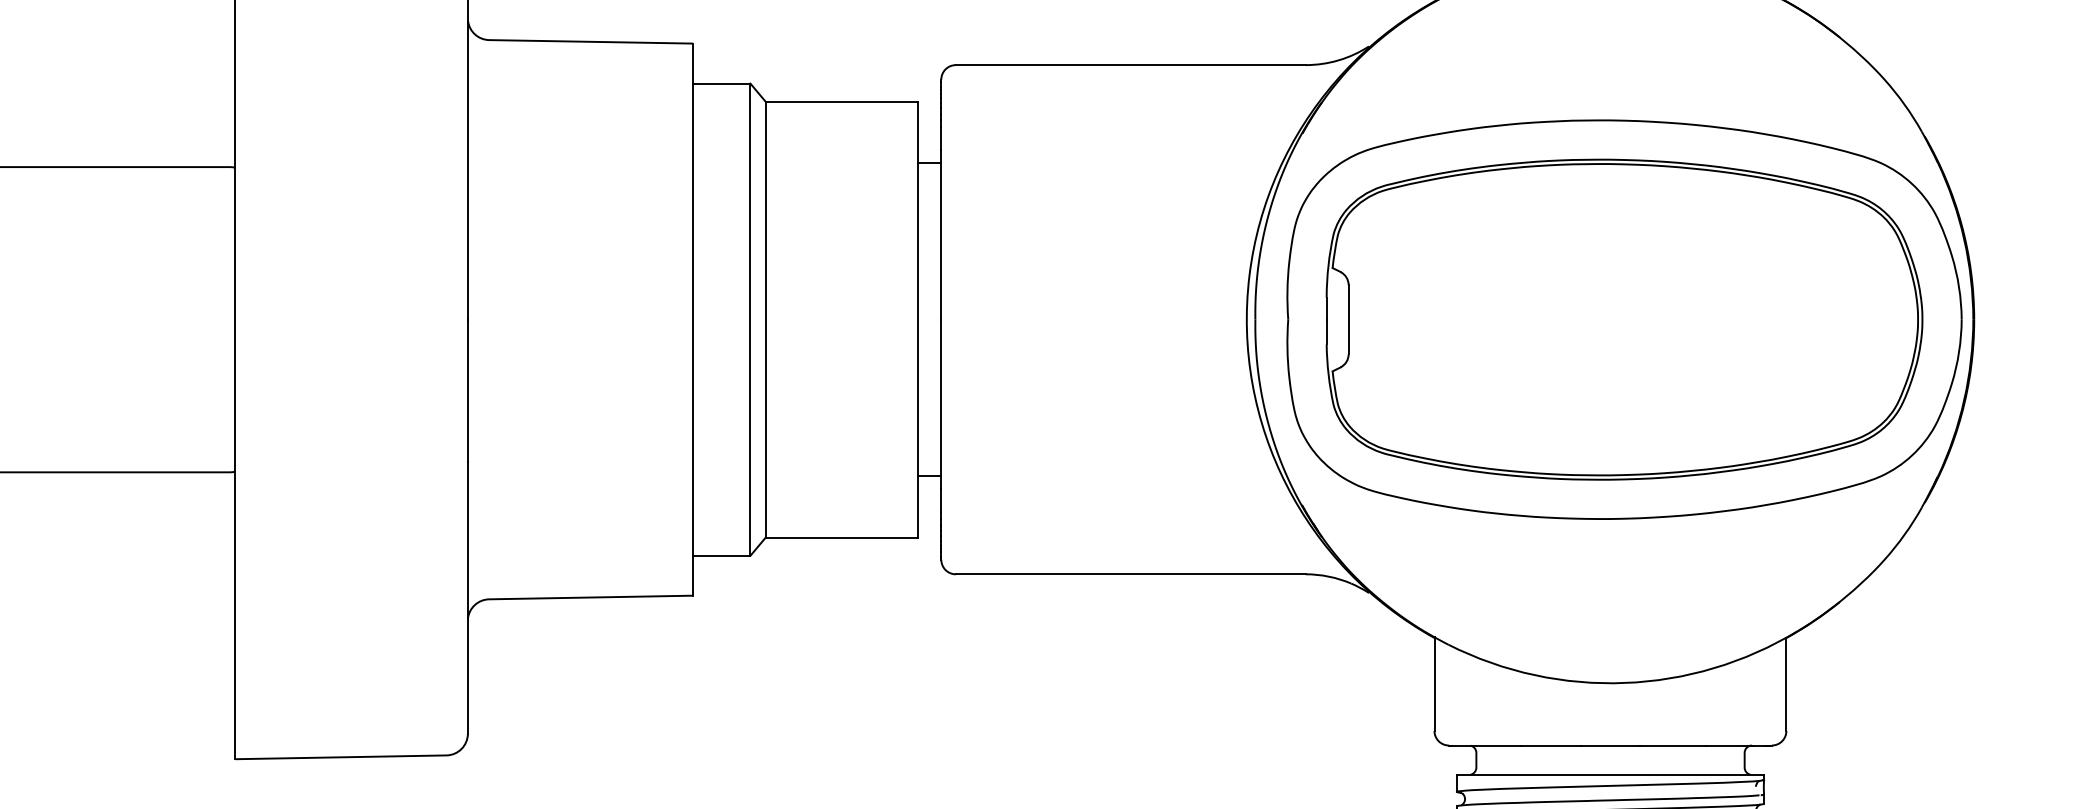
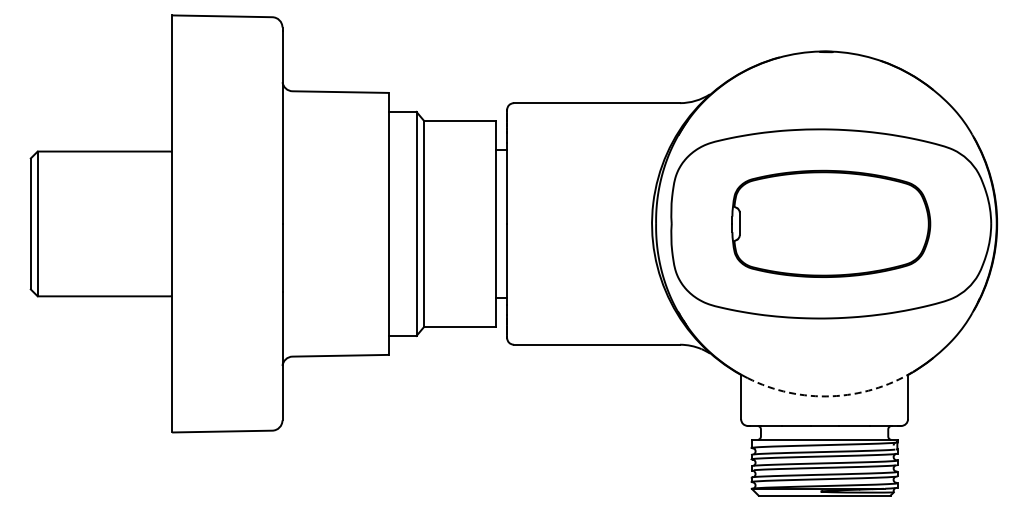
part: (1625, 318) -> (831, 223), size x0.7
arc: (1625, 683) -> (831, 396), solid -> dashed

